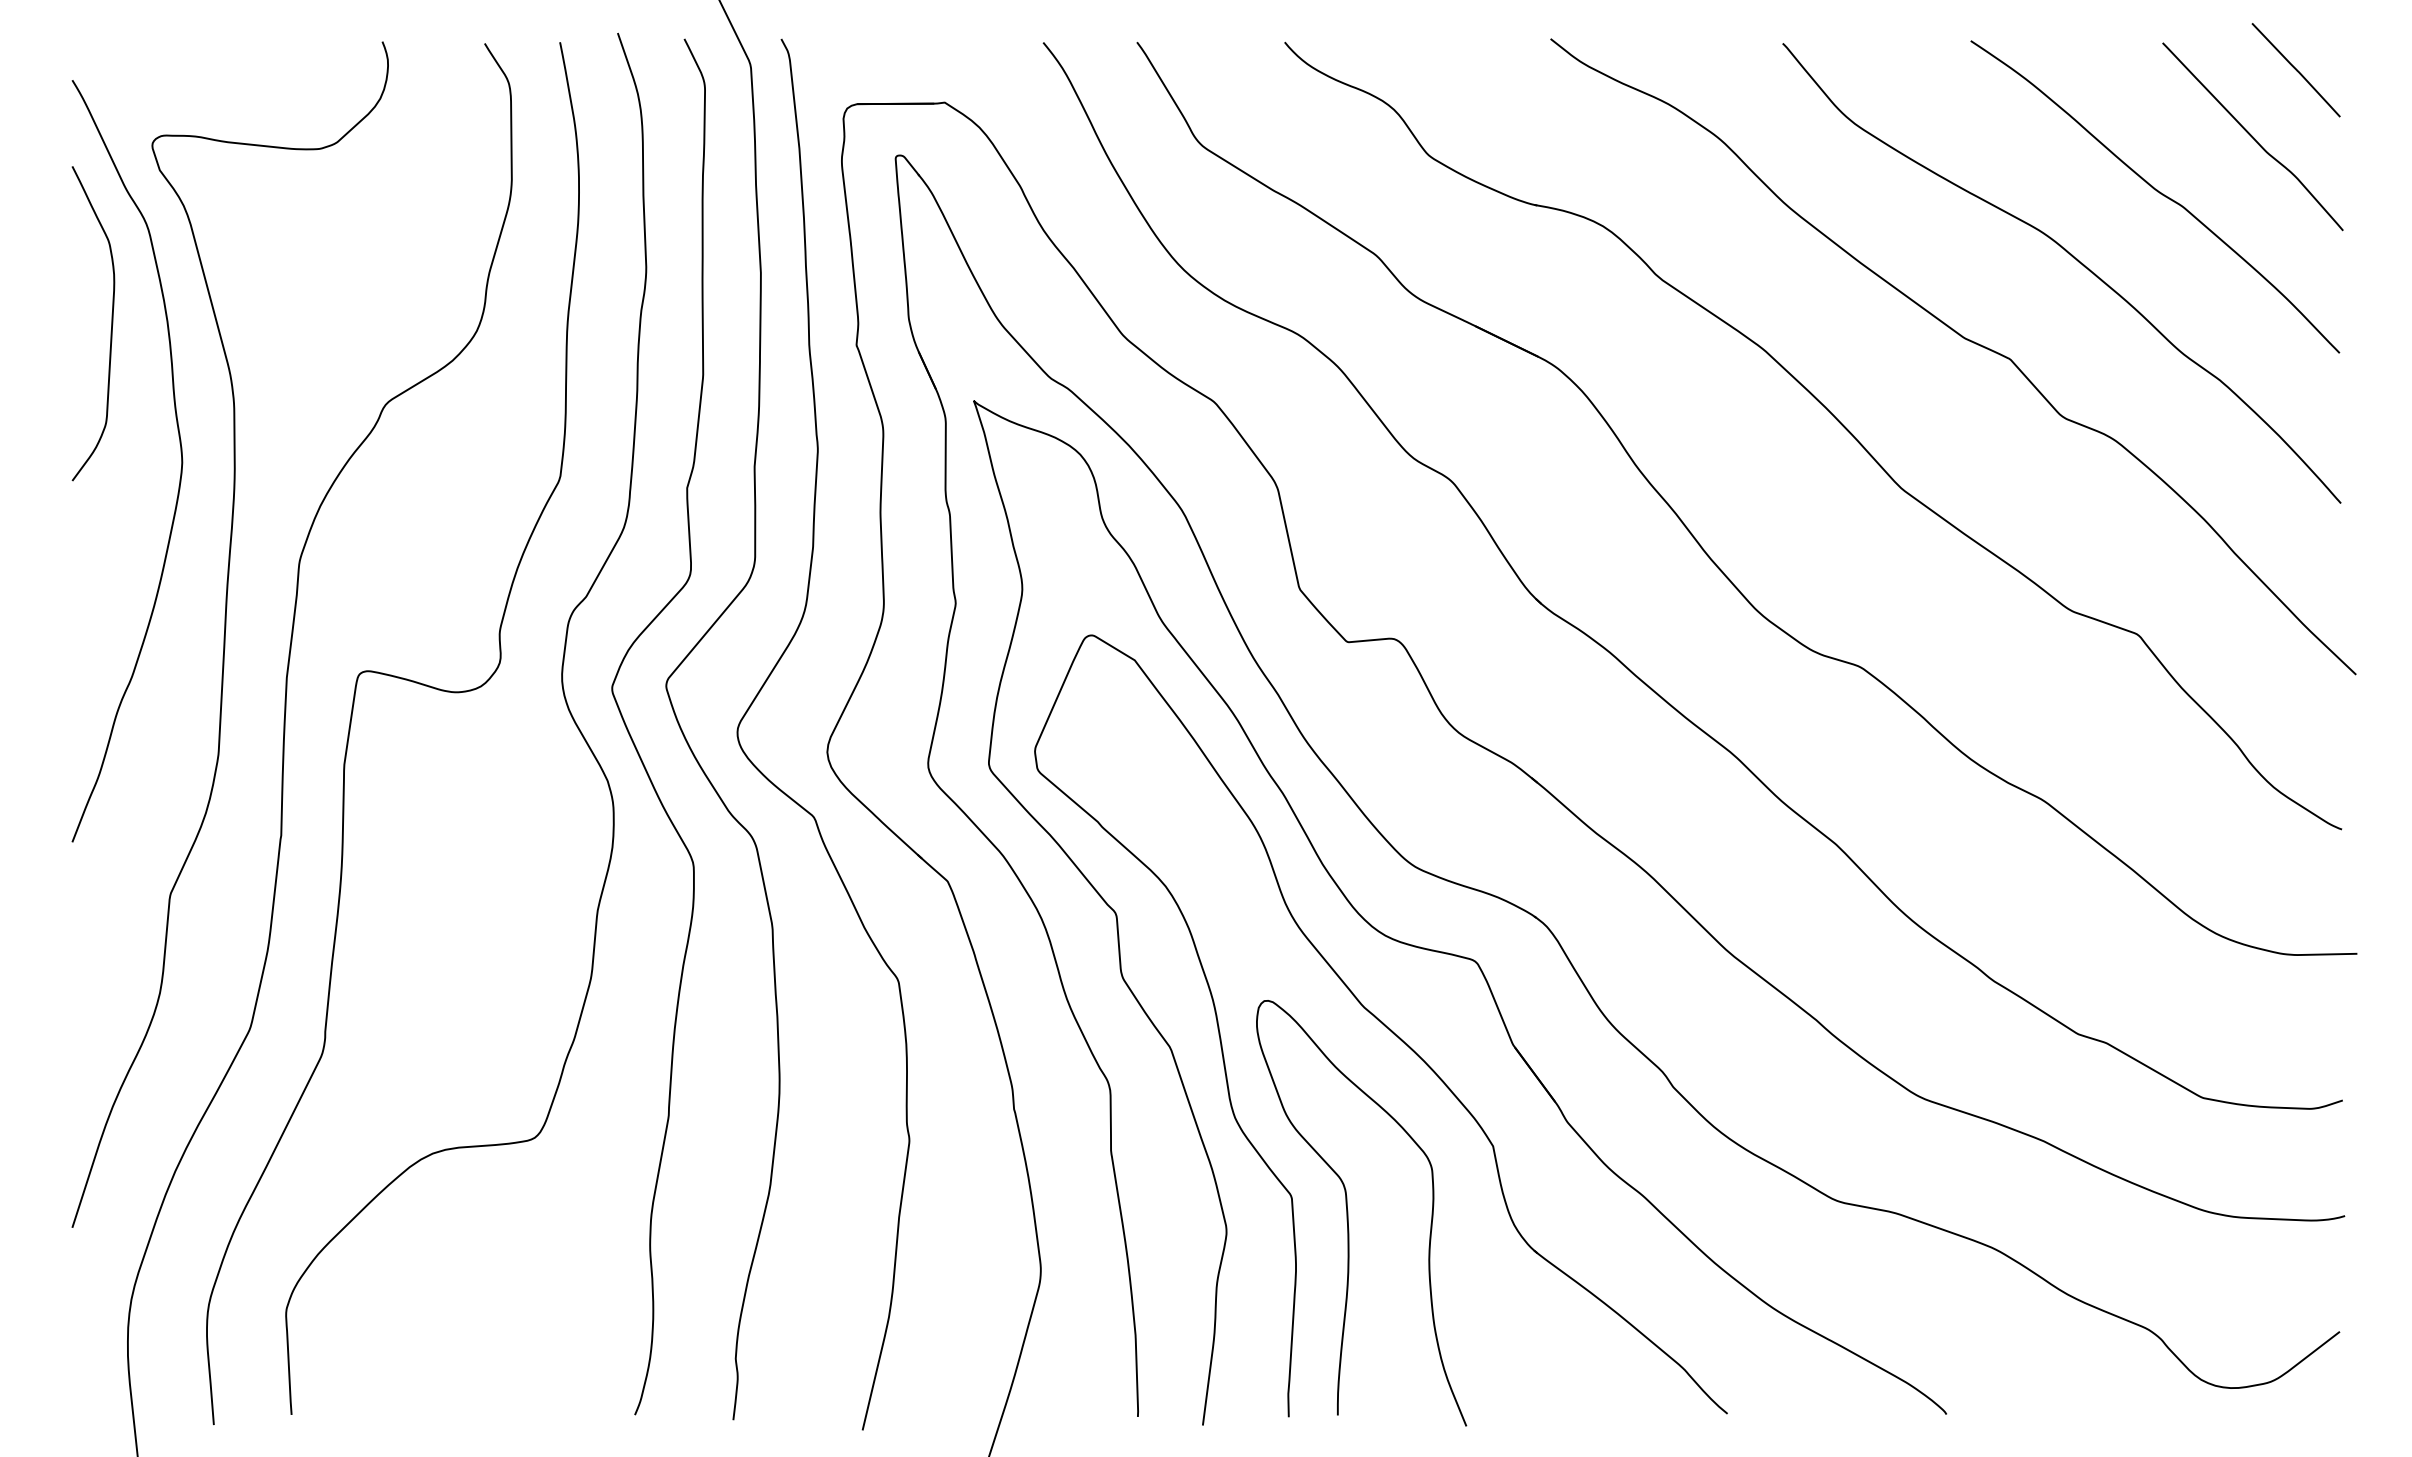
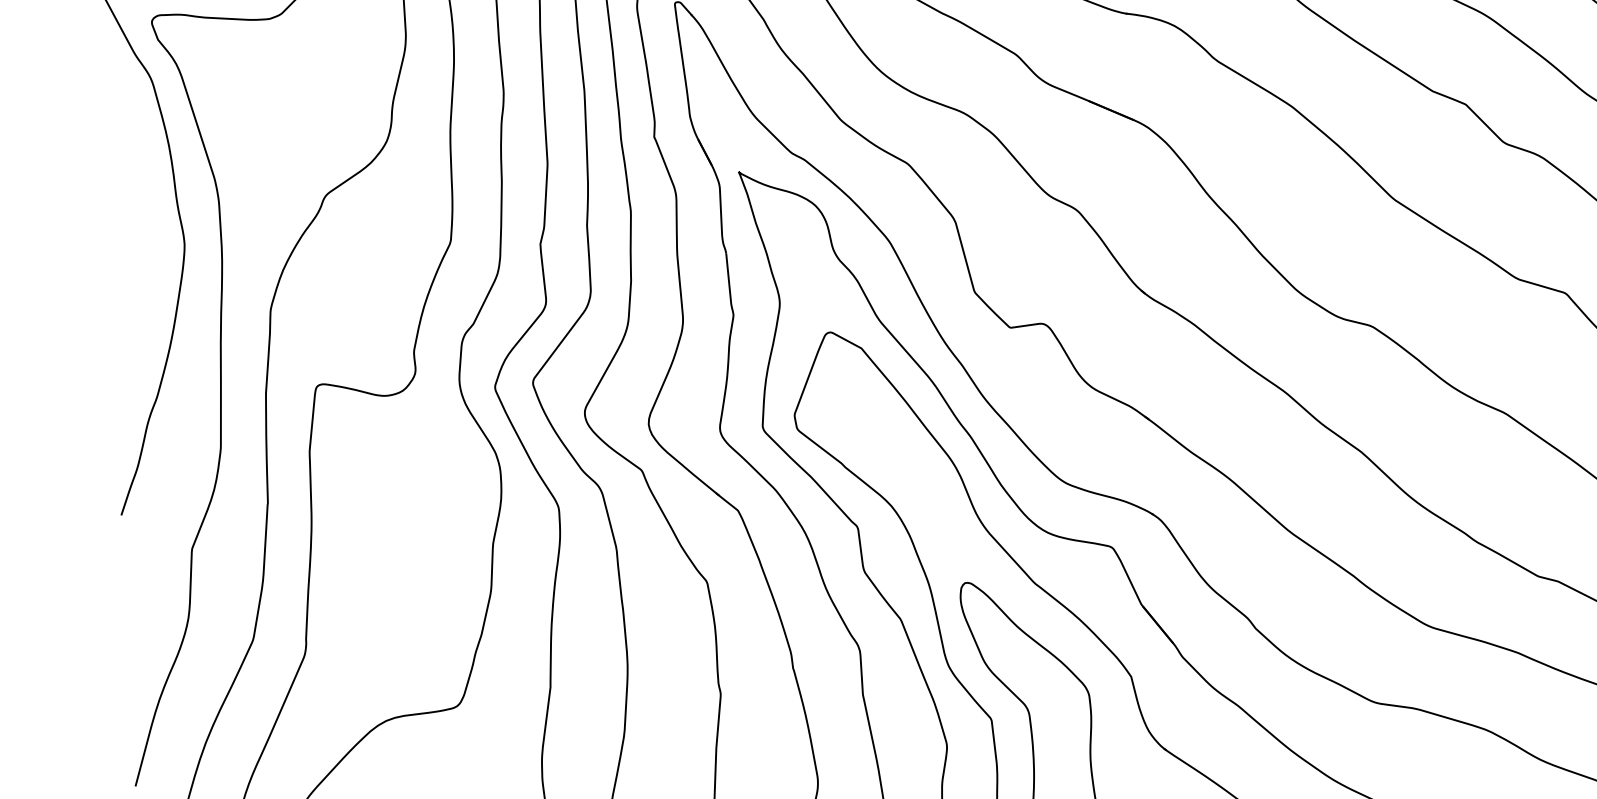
curve: (111, 323) -> (129, 149), removed

